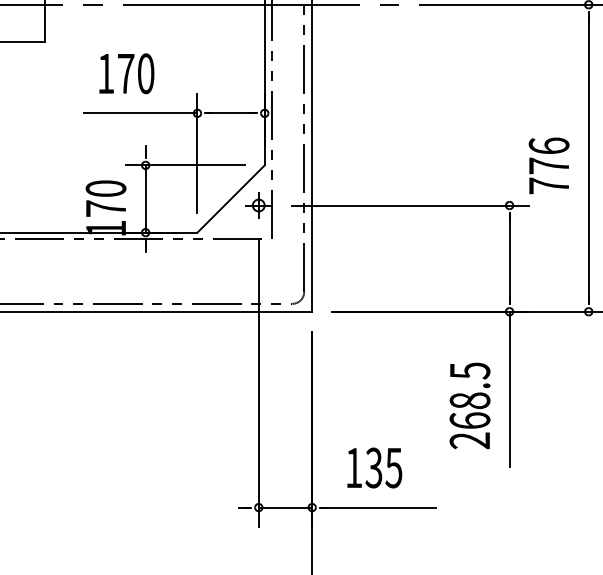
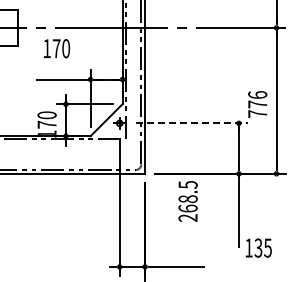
text: (125, 73) -> (56, 48), moved
line: (411, 205) -> (192, 123), solid -> dashed
text: (468, 405) -> (187, 201), moved
text: (374, 466) -> (258, 247), moved

